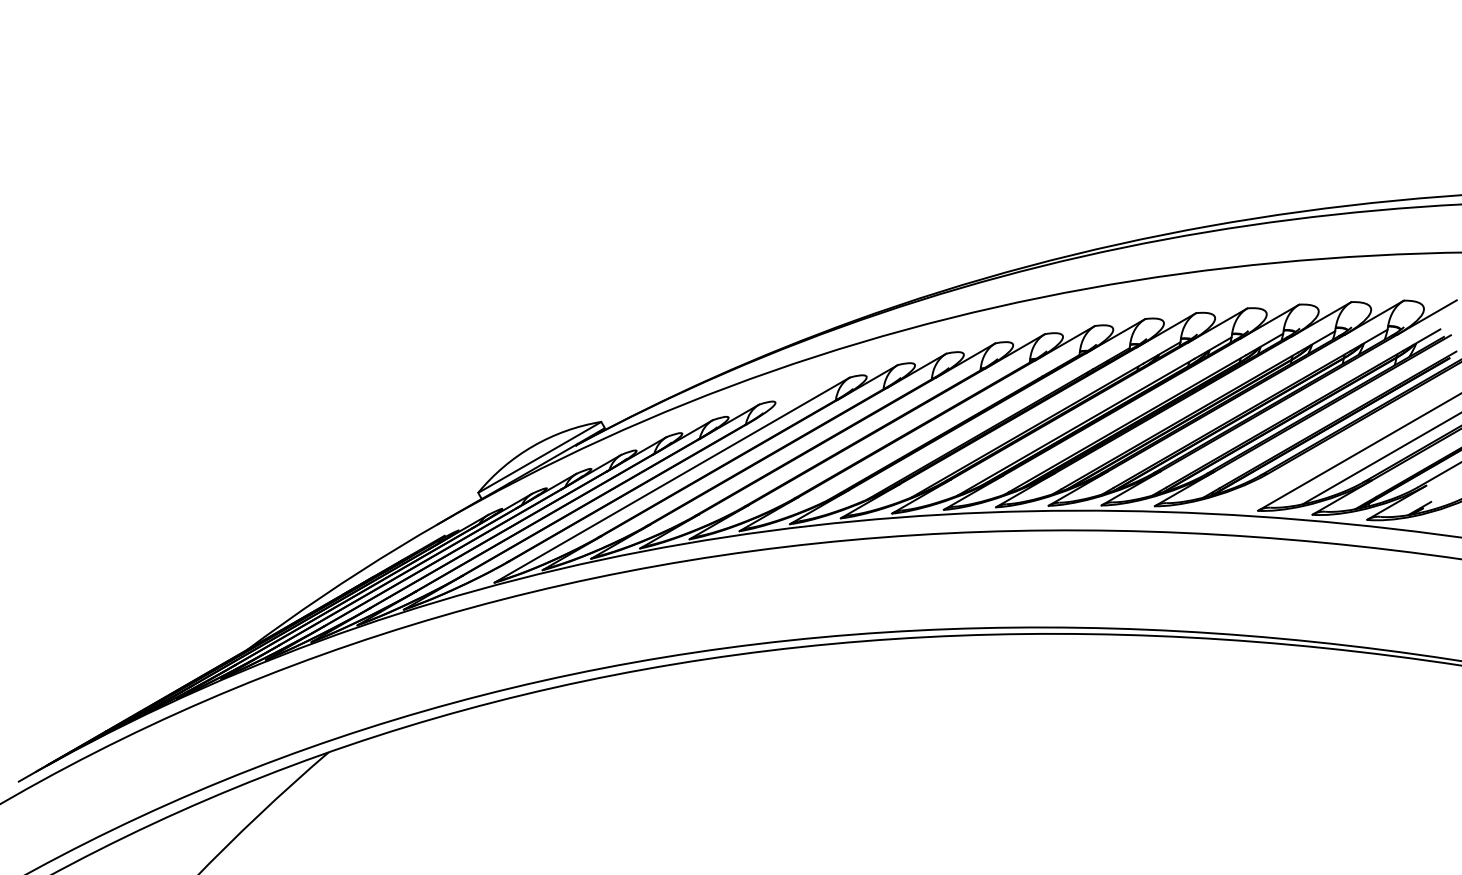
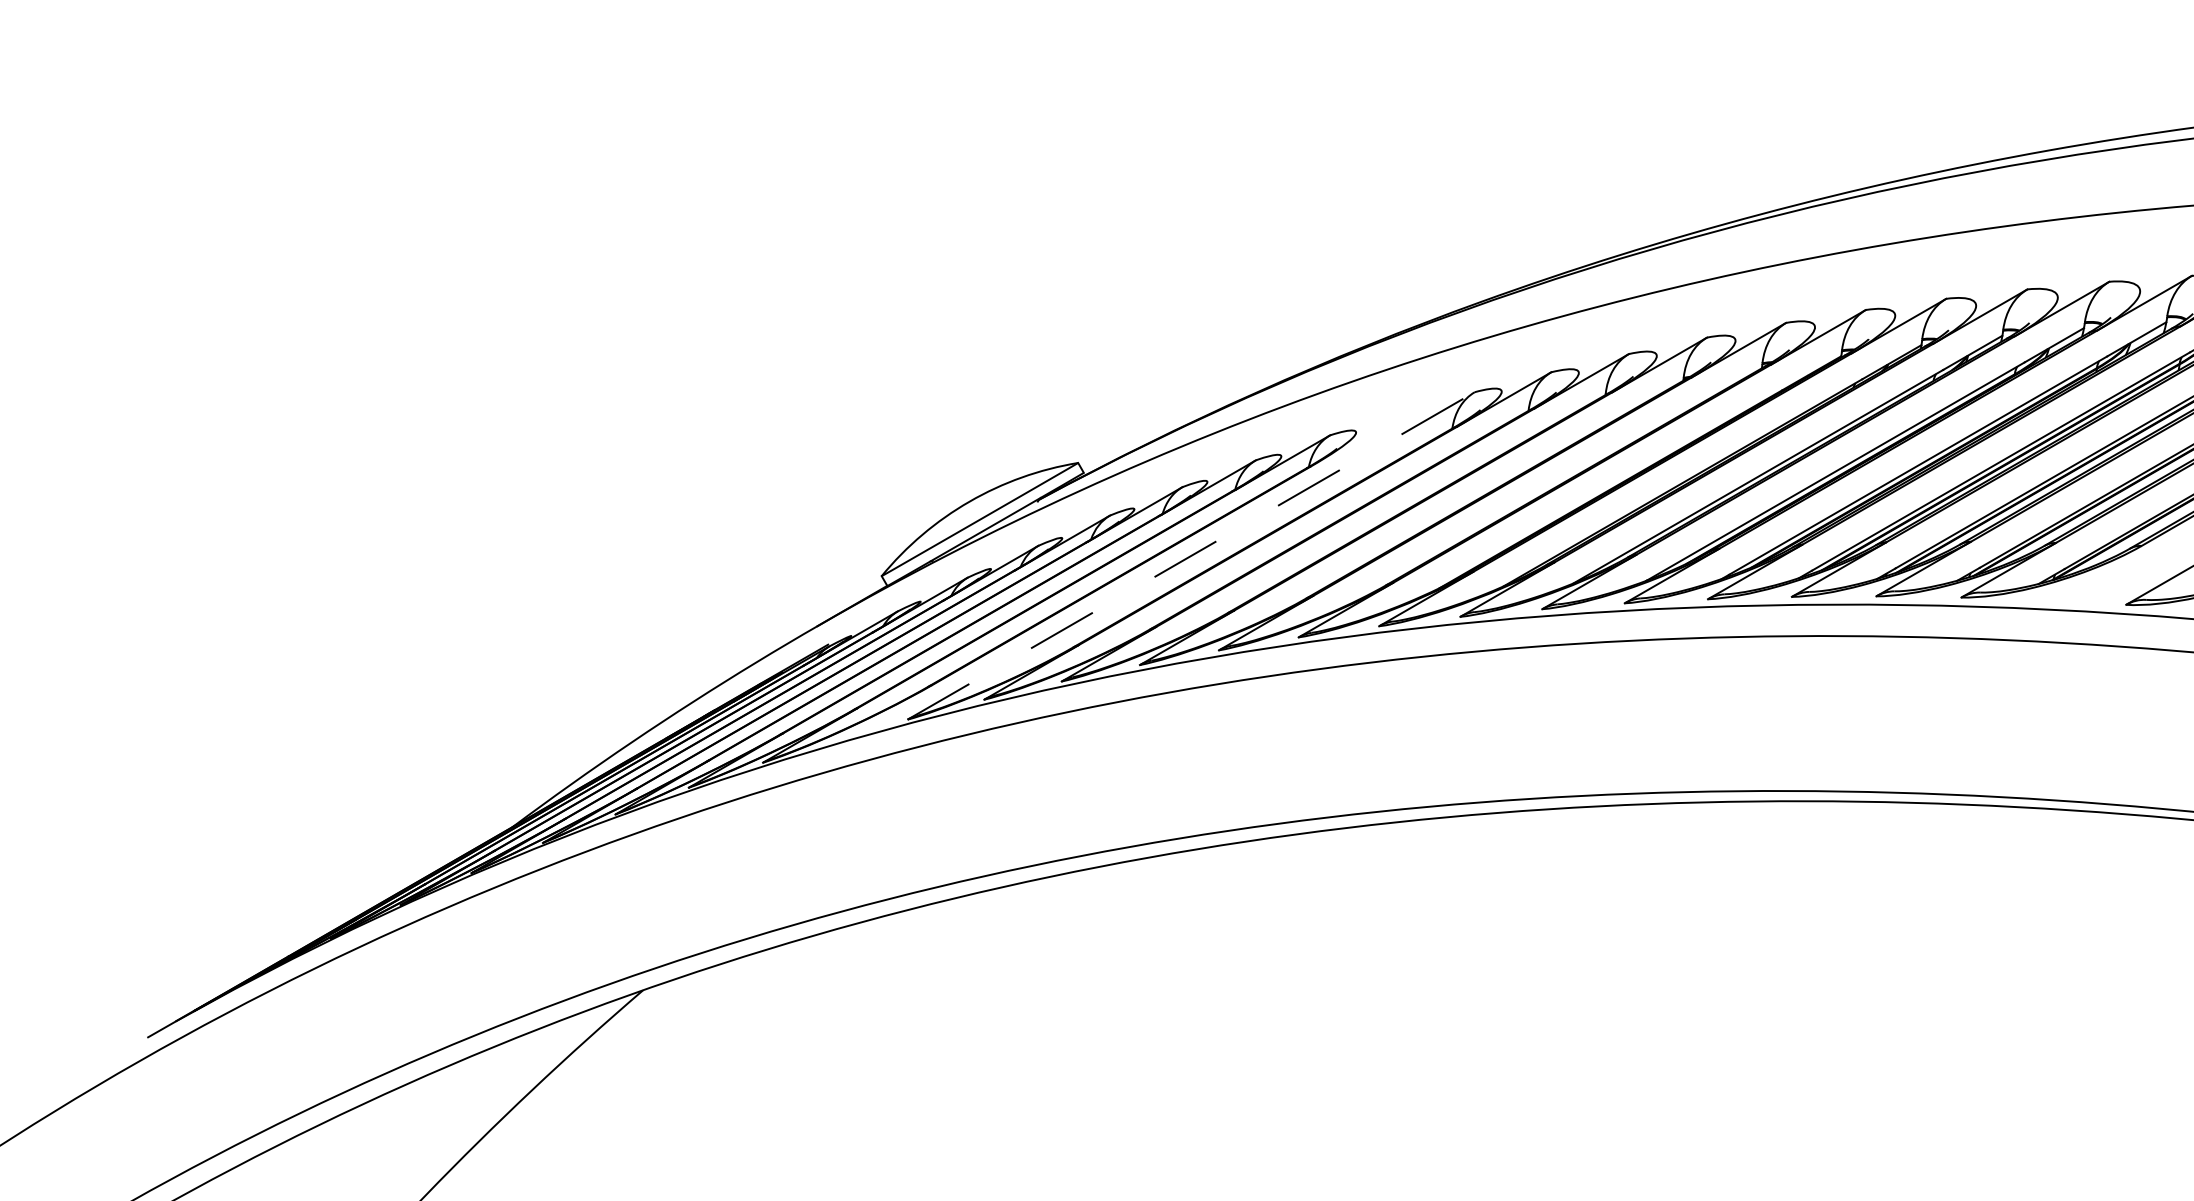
line: (672, 479) -> (1191, 554), solid -> dashed

